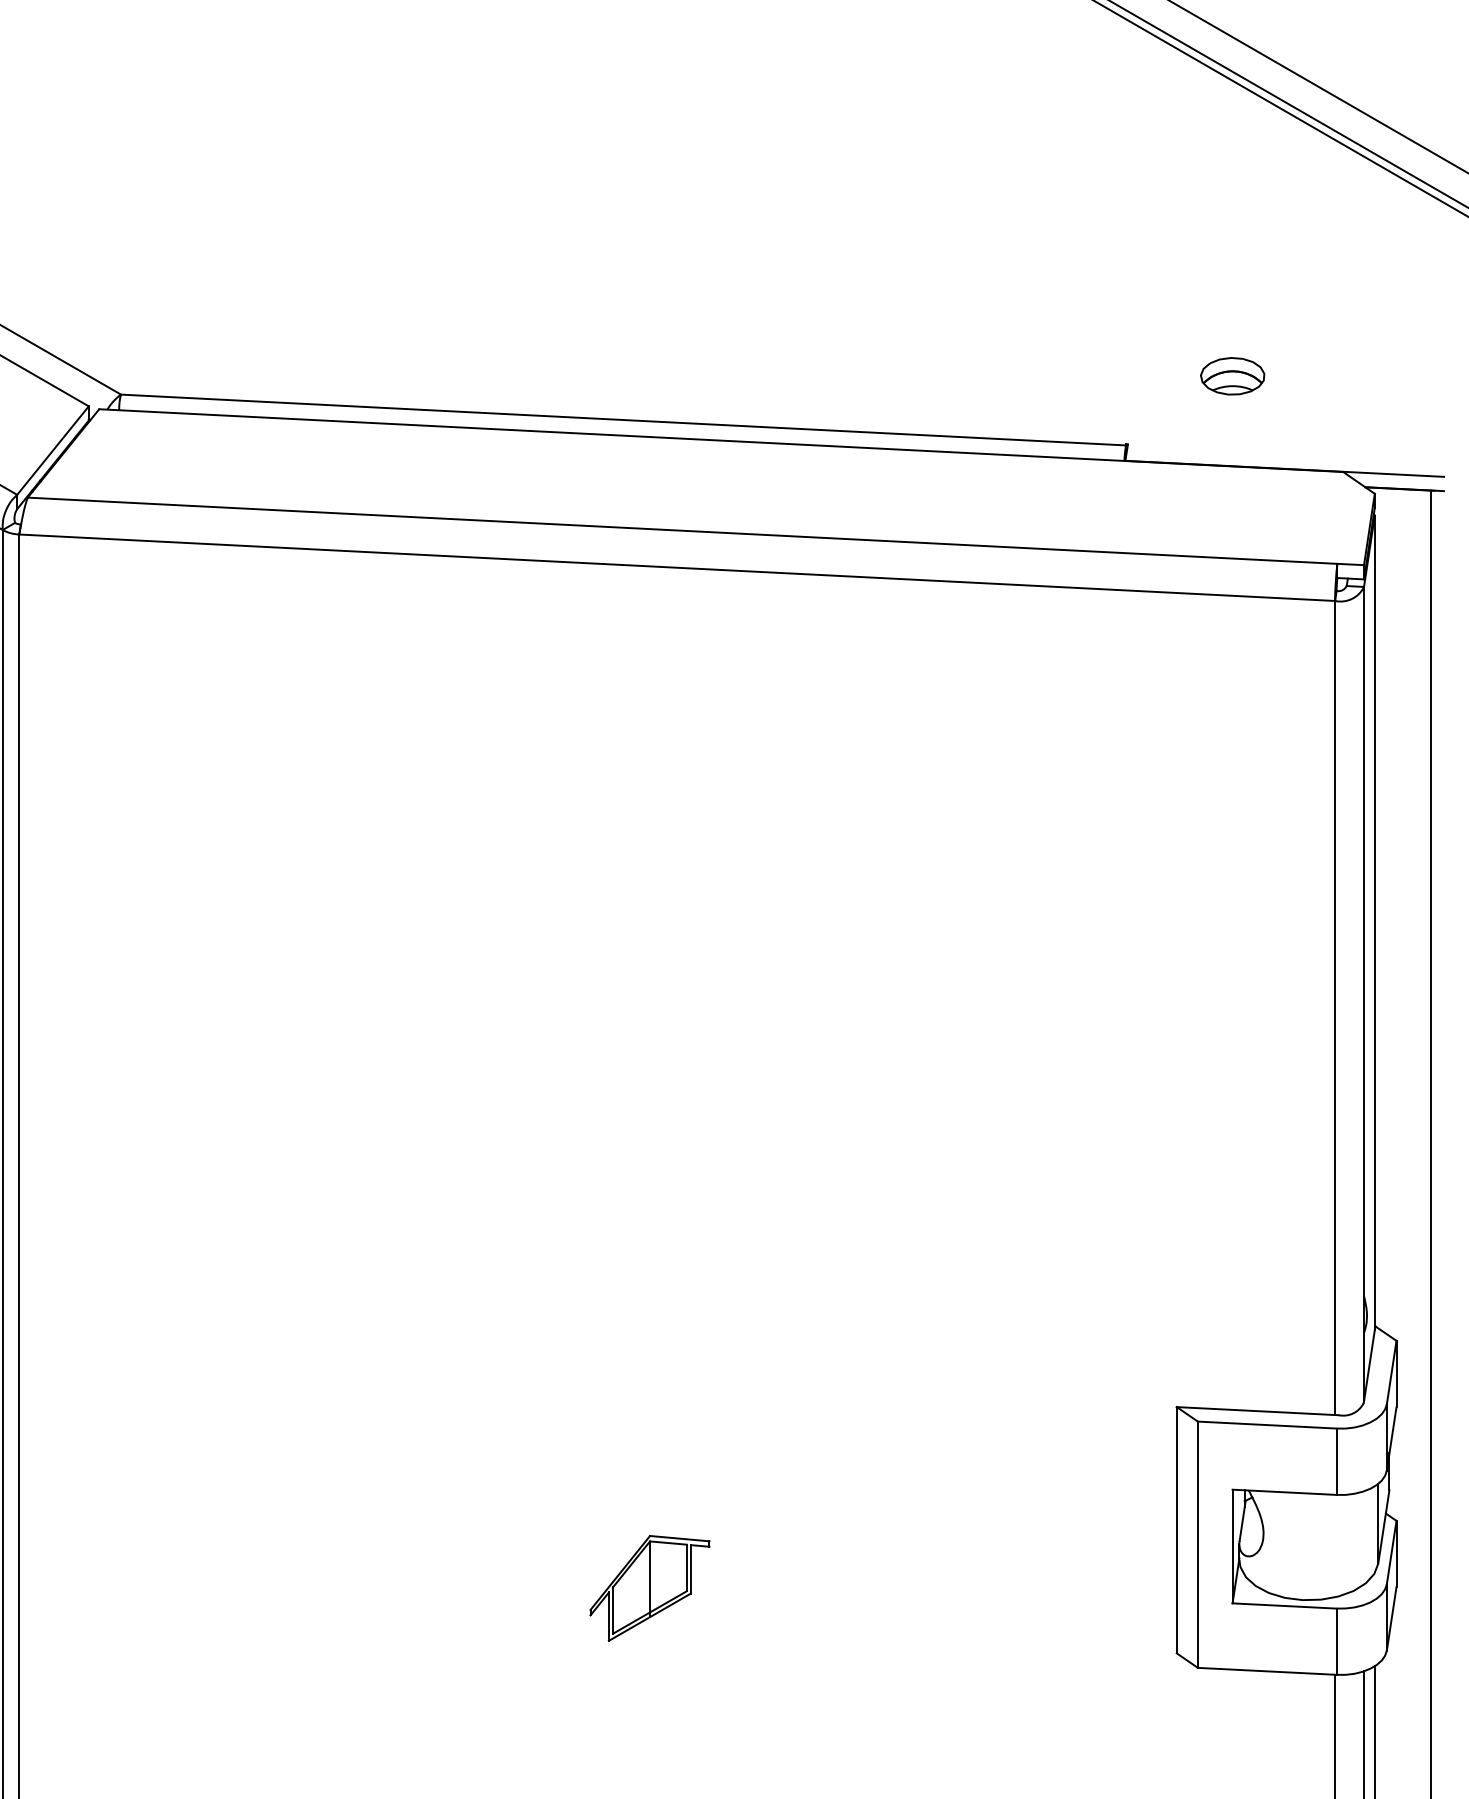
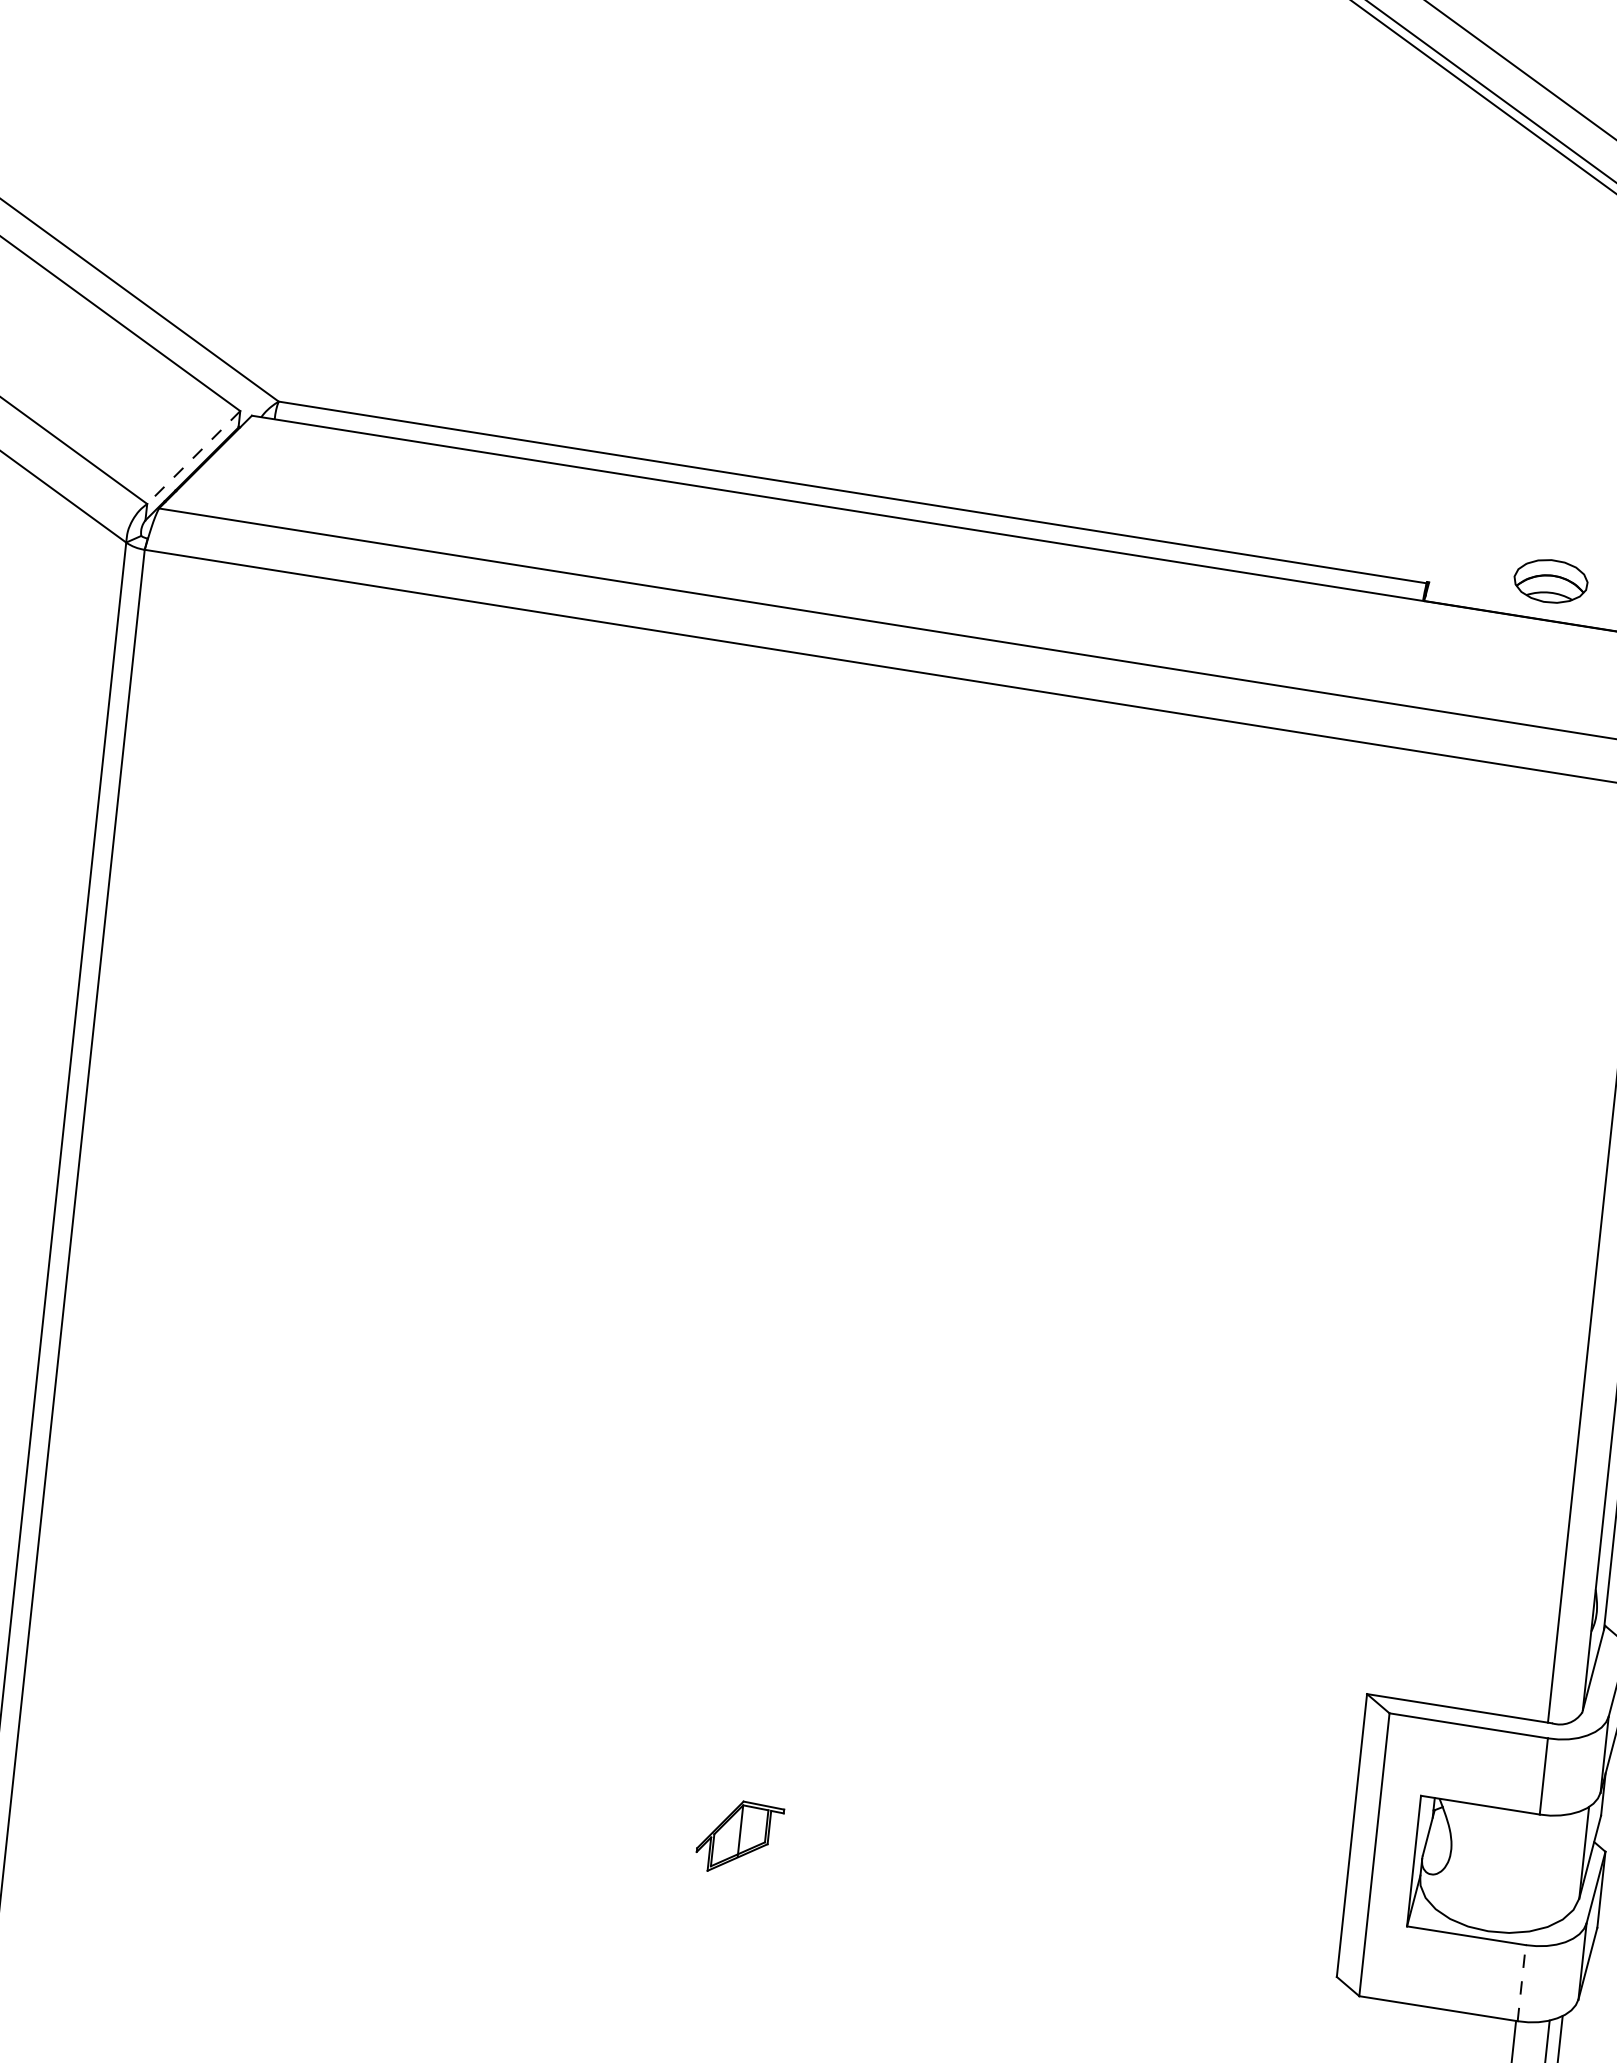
part: (1232, 376) -> (1550, 581), moved
line: (53, 450) -> (194, 457), solid -> dashed
part: (649, 1588) -> (739, 1837), size x0.6
line: (1336, 1641) -> (1521, 1982), solid -> dashed

